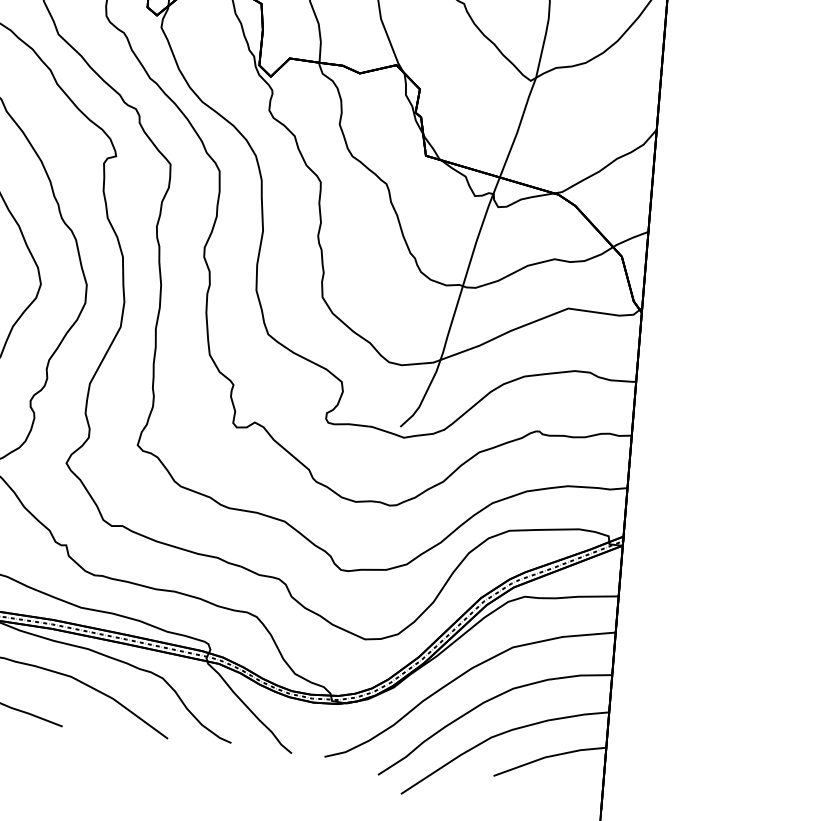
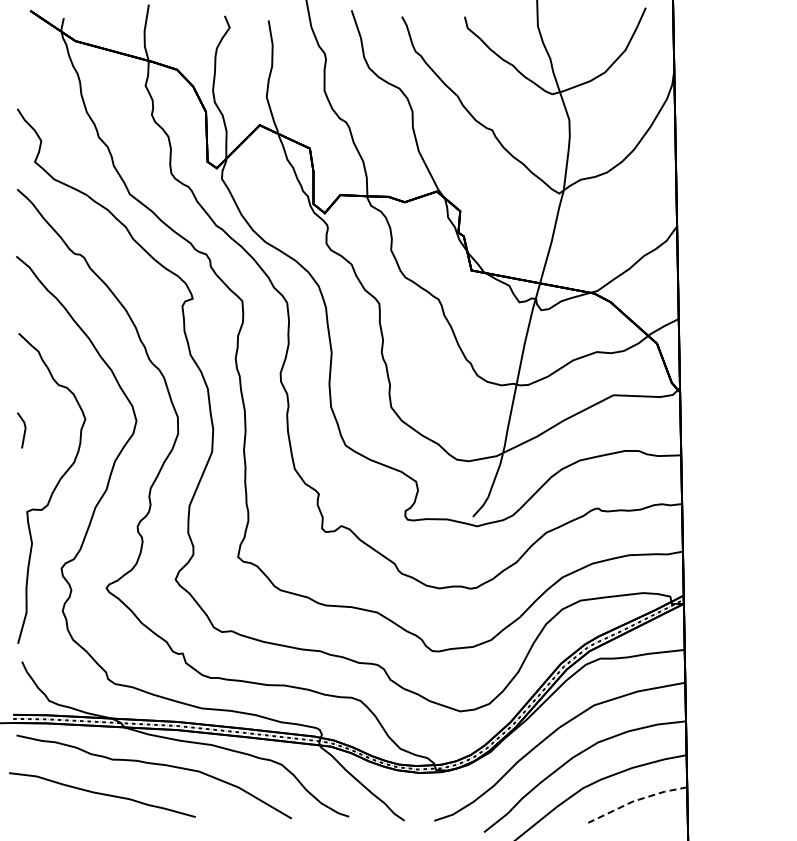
line: (548, 756) -> (635, 800), solid -> dashed

